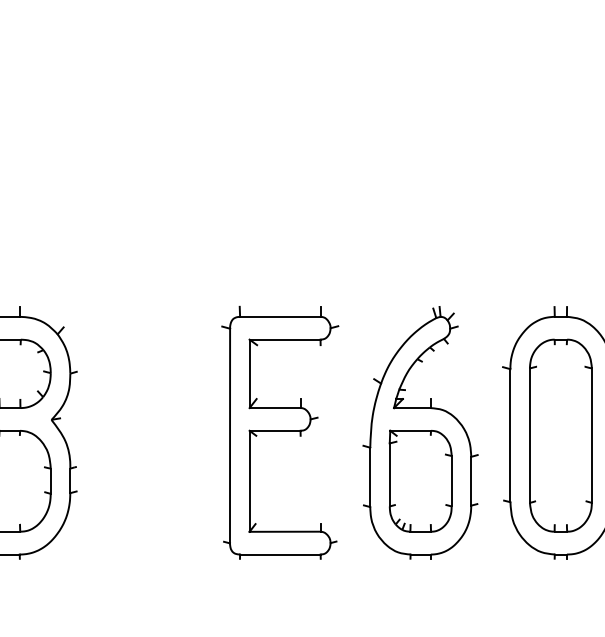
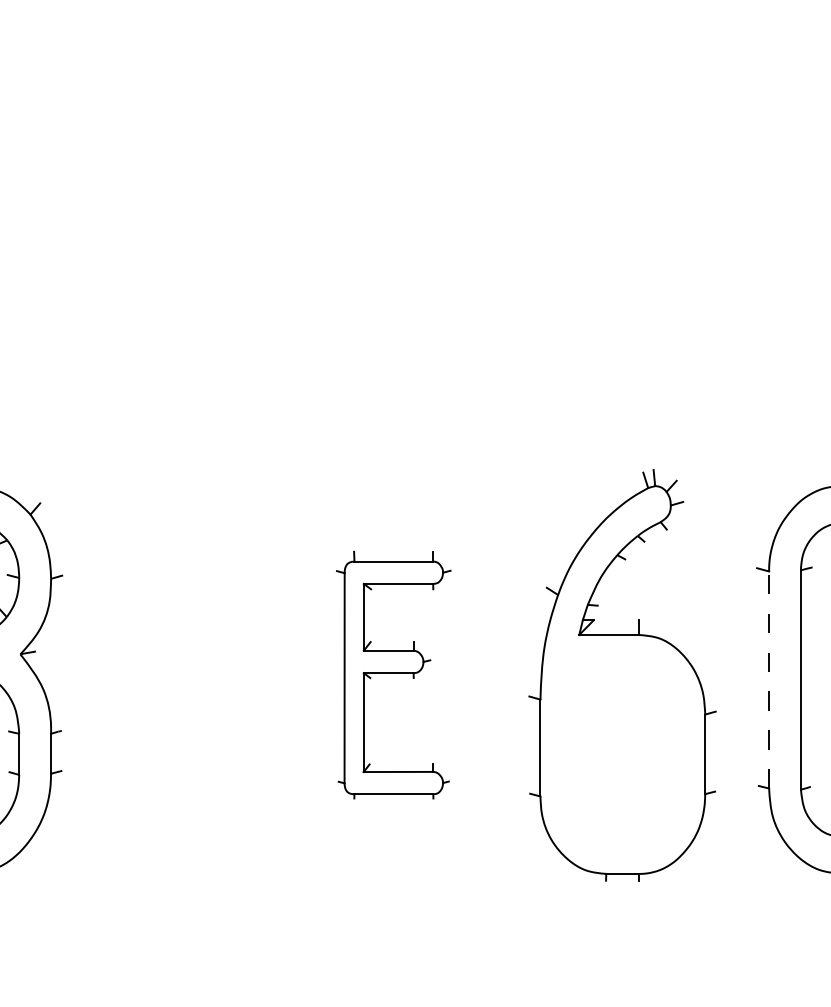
part: (280, 432) -> (394, 674), size x0.6
line: (510, 435) -> (769, 679), solid -> dashed
part: (420, 480) -> (622, 753), removed

